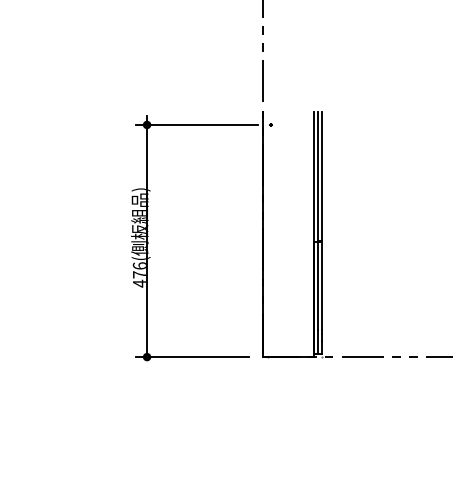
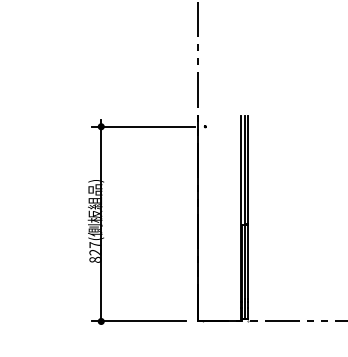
text: (138, 274) -> (94, 252), 476( -> 827(

